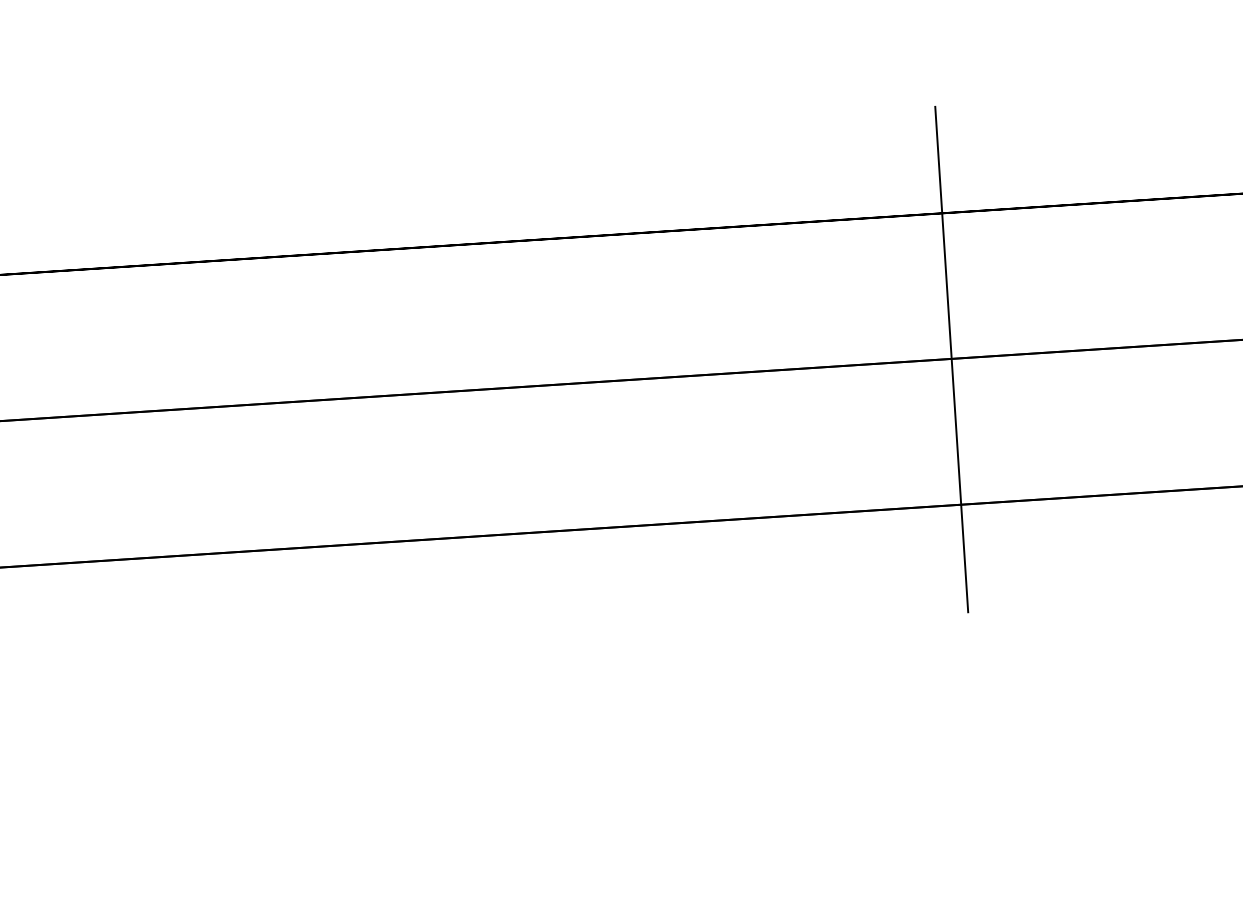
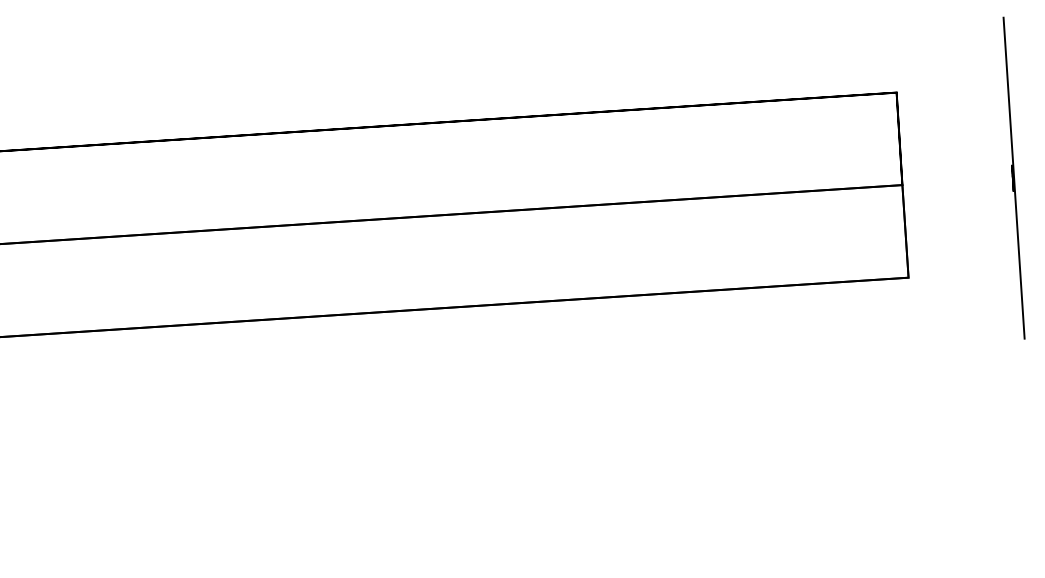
line: (950, 358) -> (585, 205), removed

